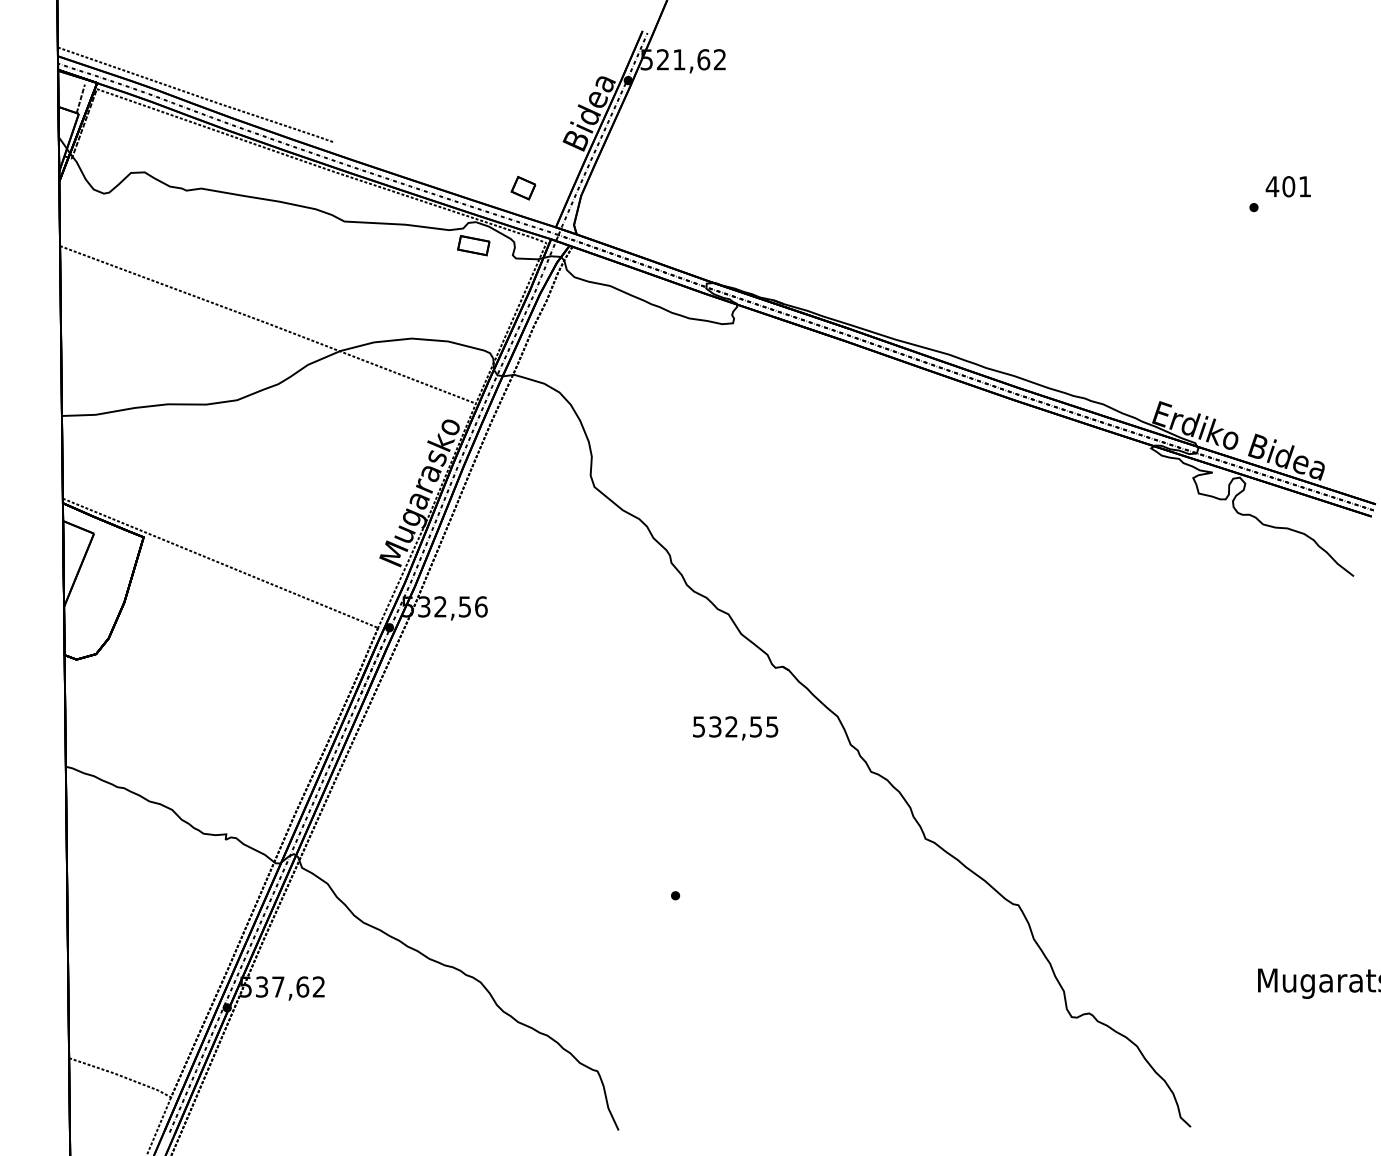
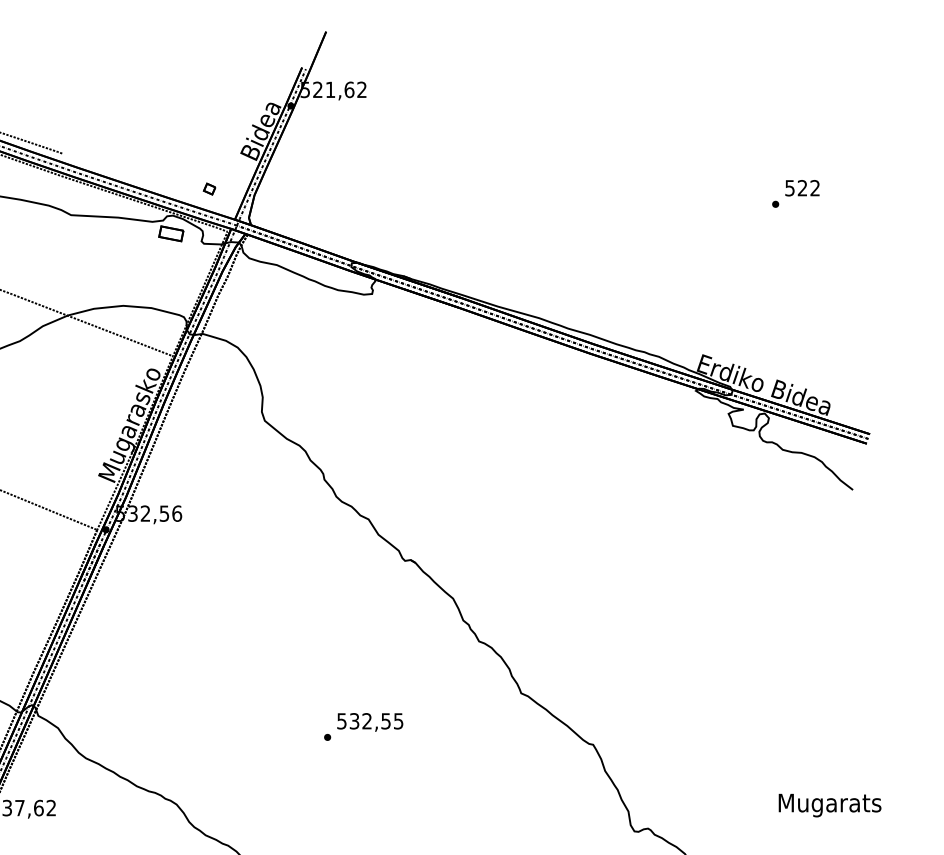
text: (1287, 186) -> (801, 188), 401 -> 522
part: (522, 187) -> (209, 188), size x0.62
text: (735, 728) -> (370, 722), moved

